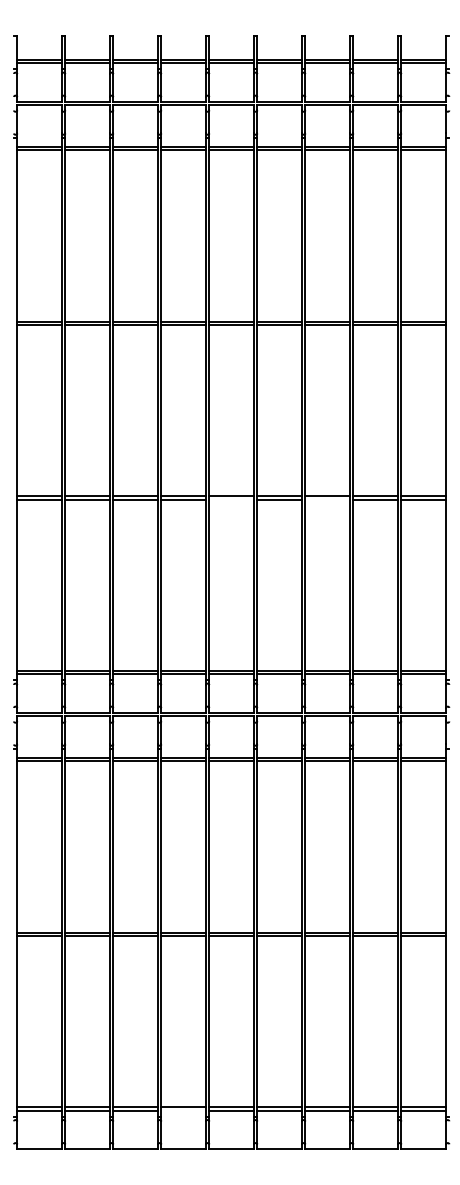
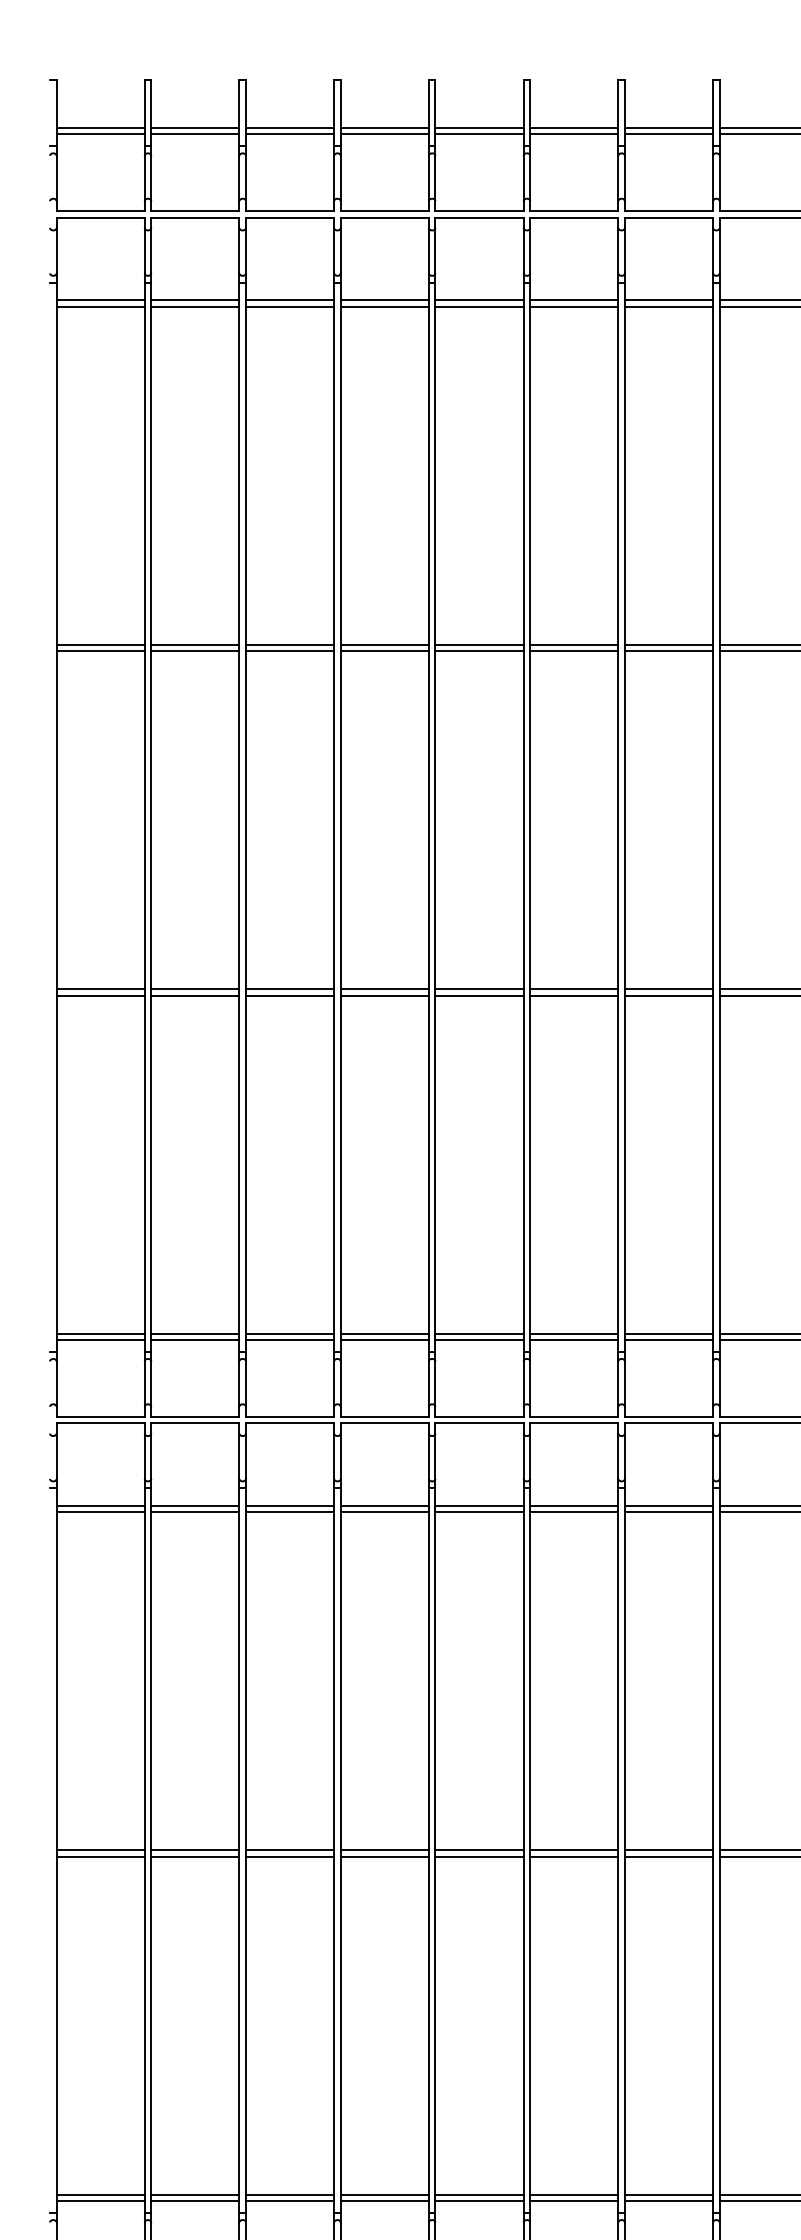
line: (231, 499) -> (479, 995), added
line: (327, 499) -> (668, 995), added
line: (183, 1110) -> (384, 2201), added

